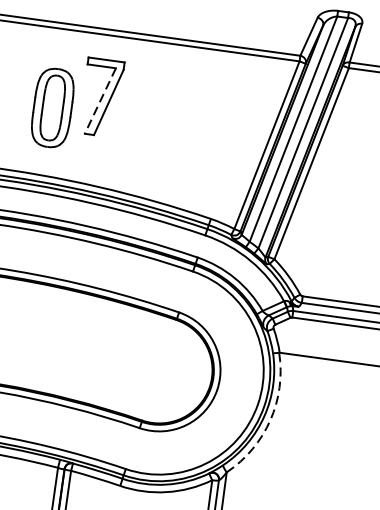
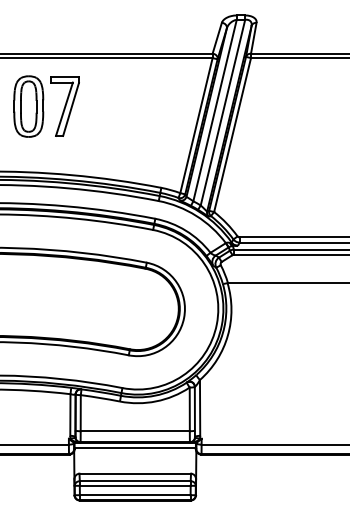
line: (100, 101) -> (64, 109), dashed -> solid
part: (52, 107) -> (28, 106), moved
arc: (269, 420) -> (227, 335), dashed -> solid

